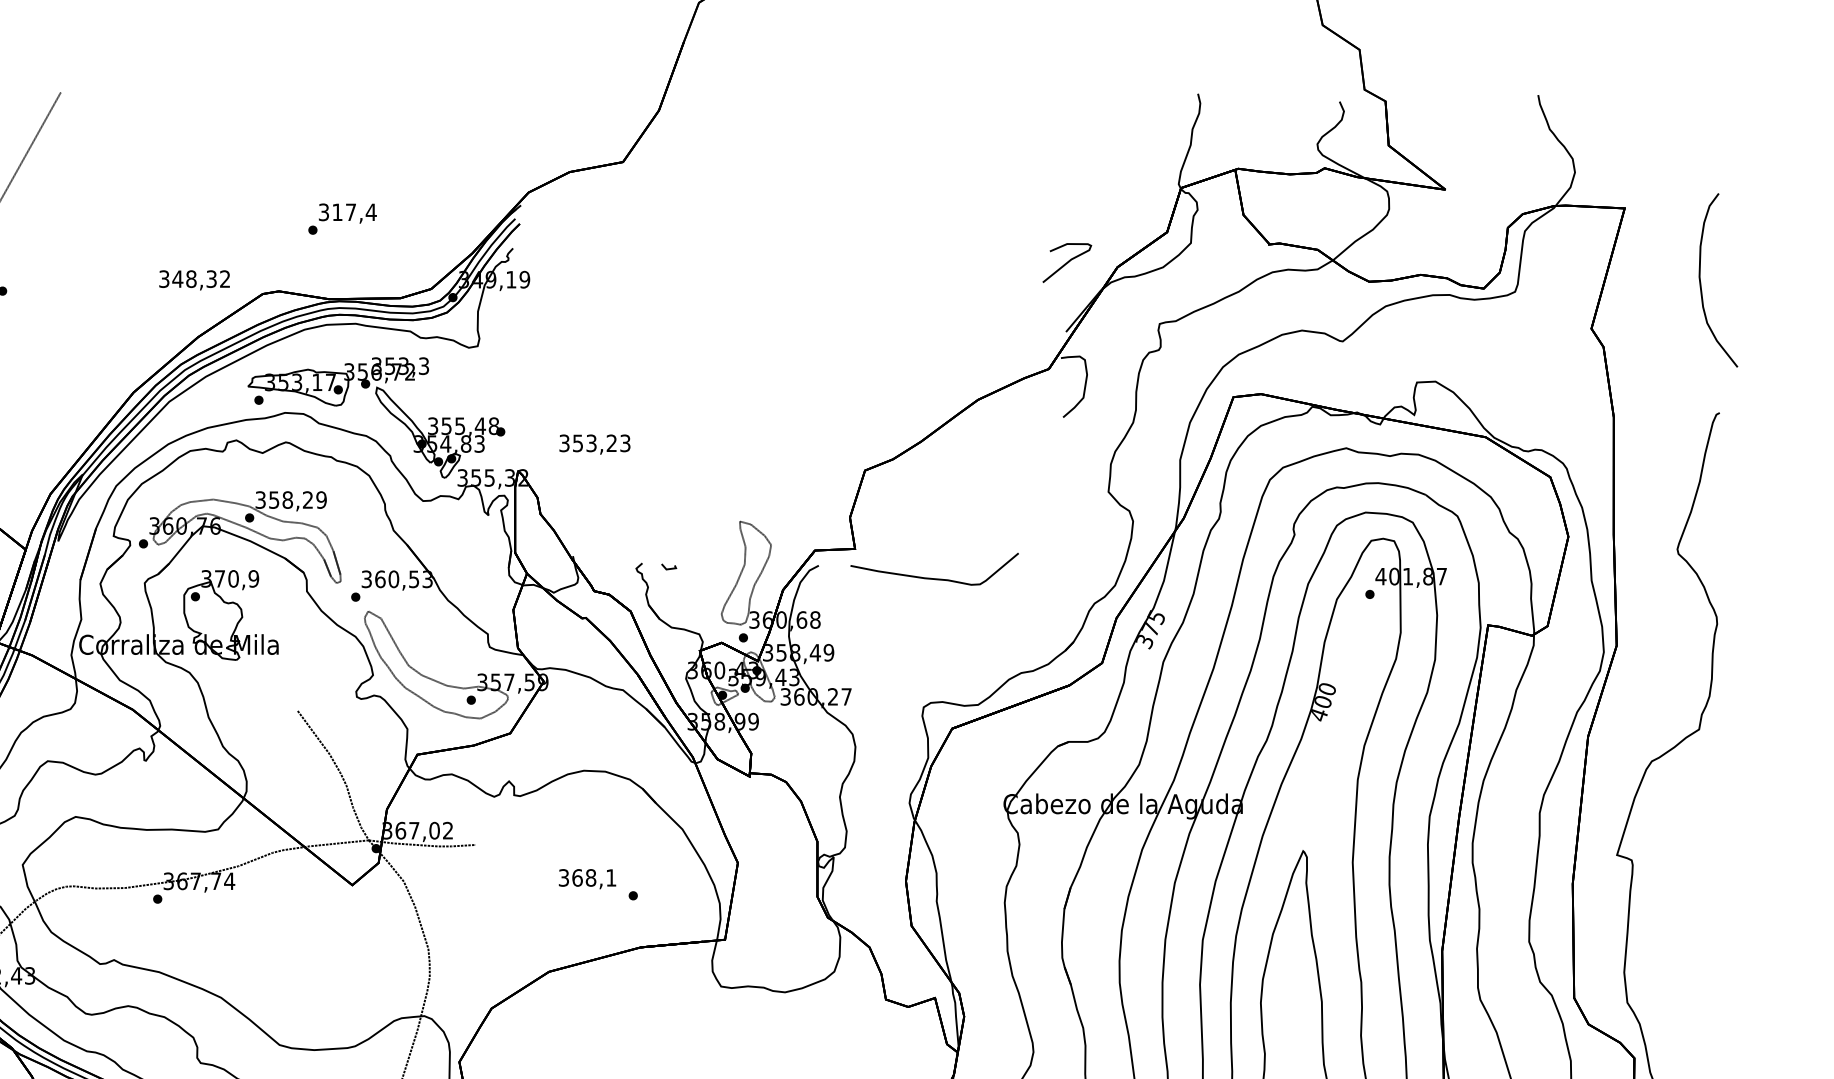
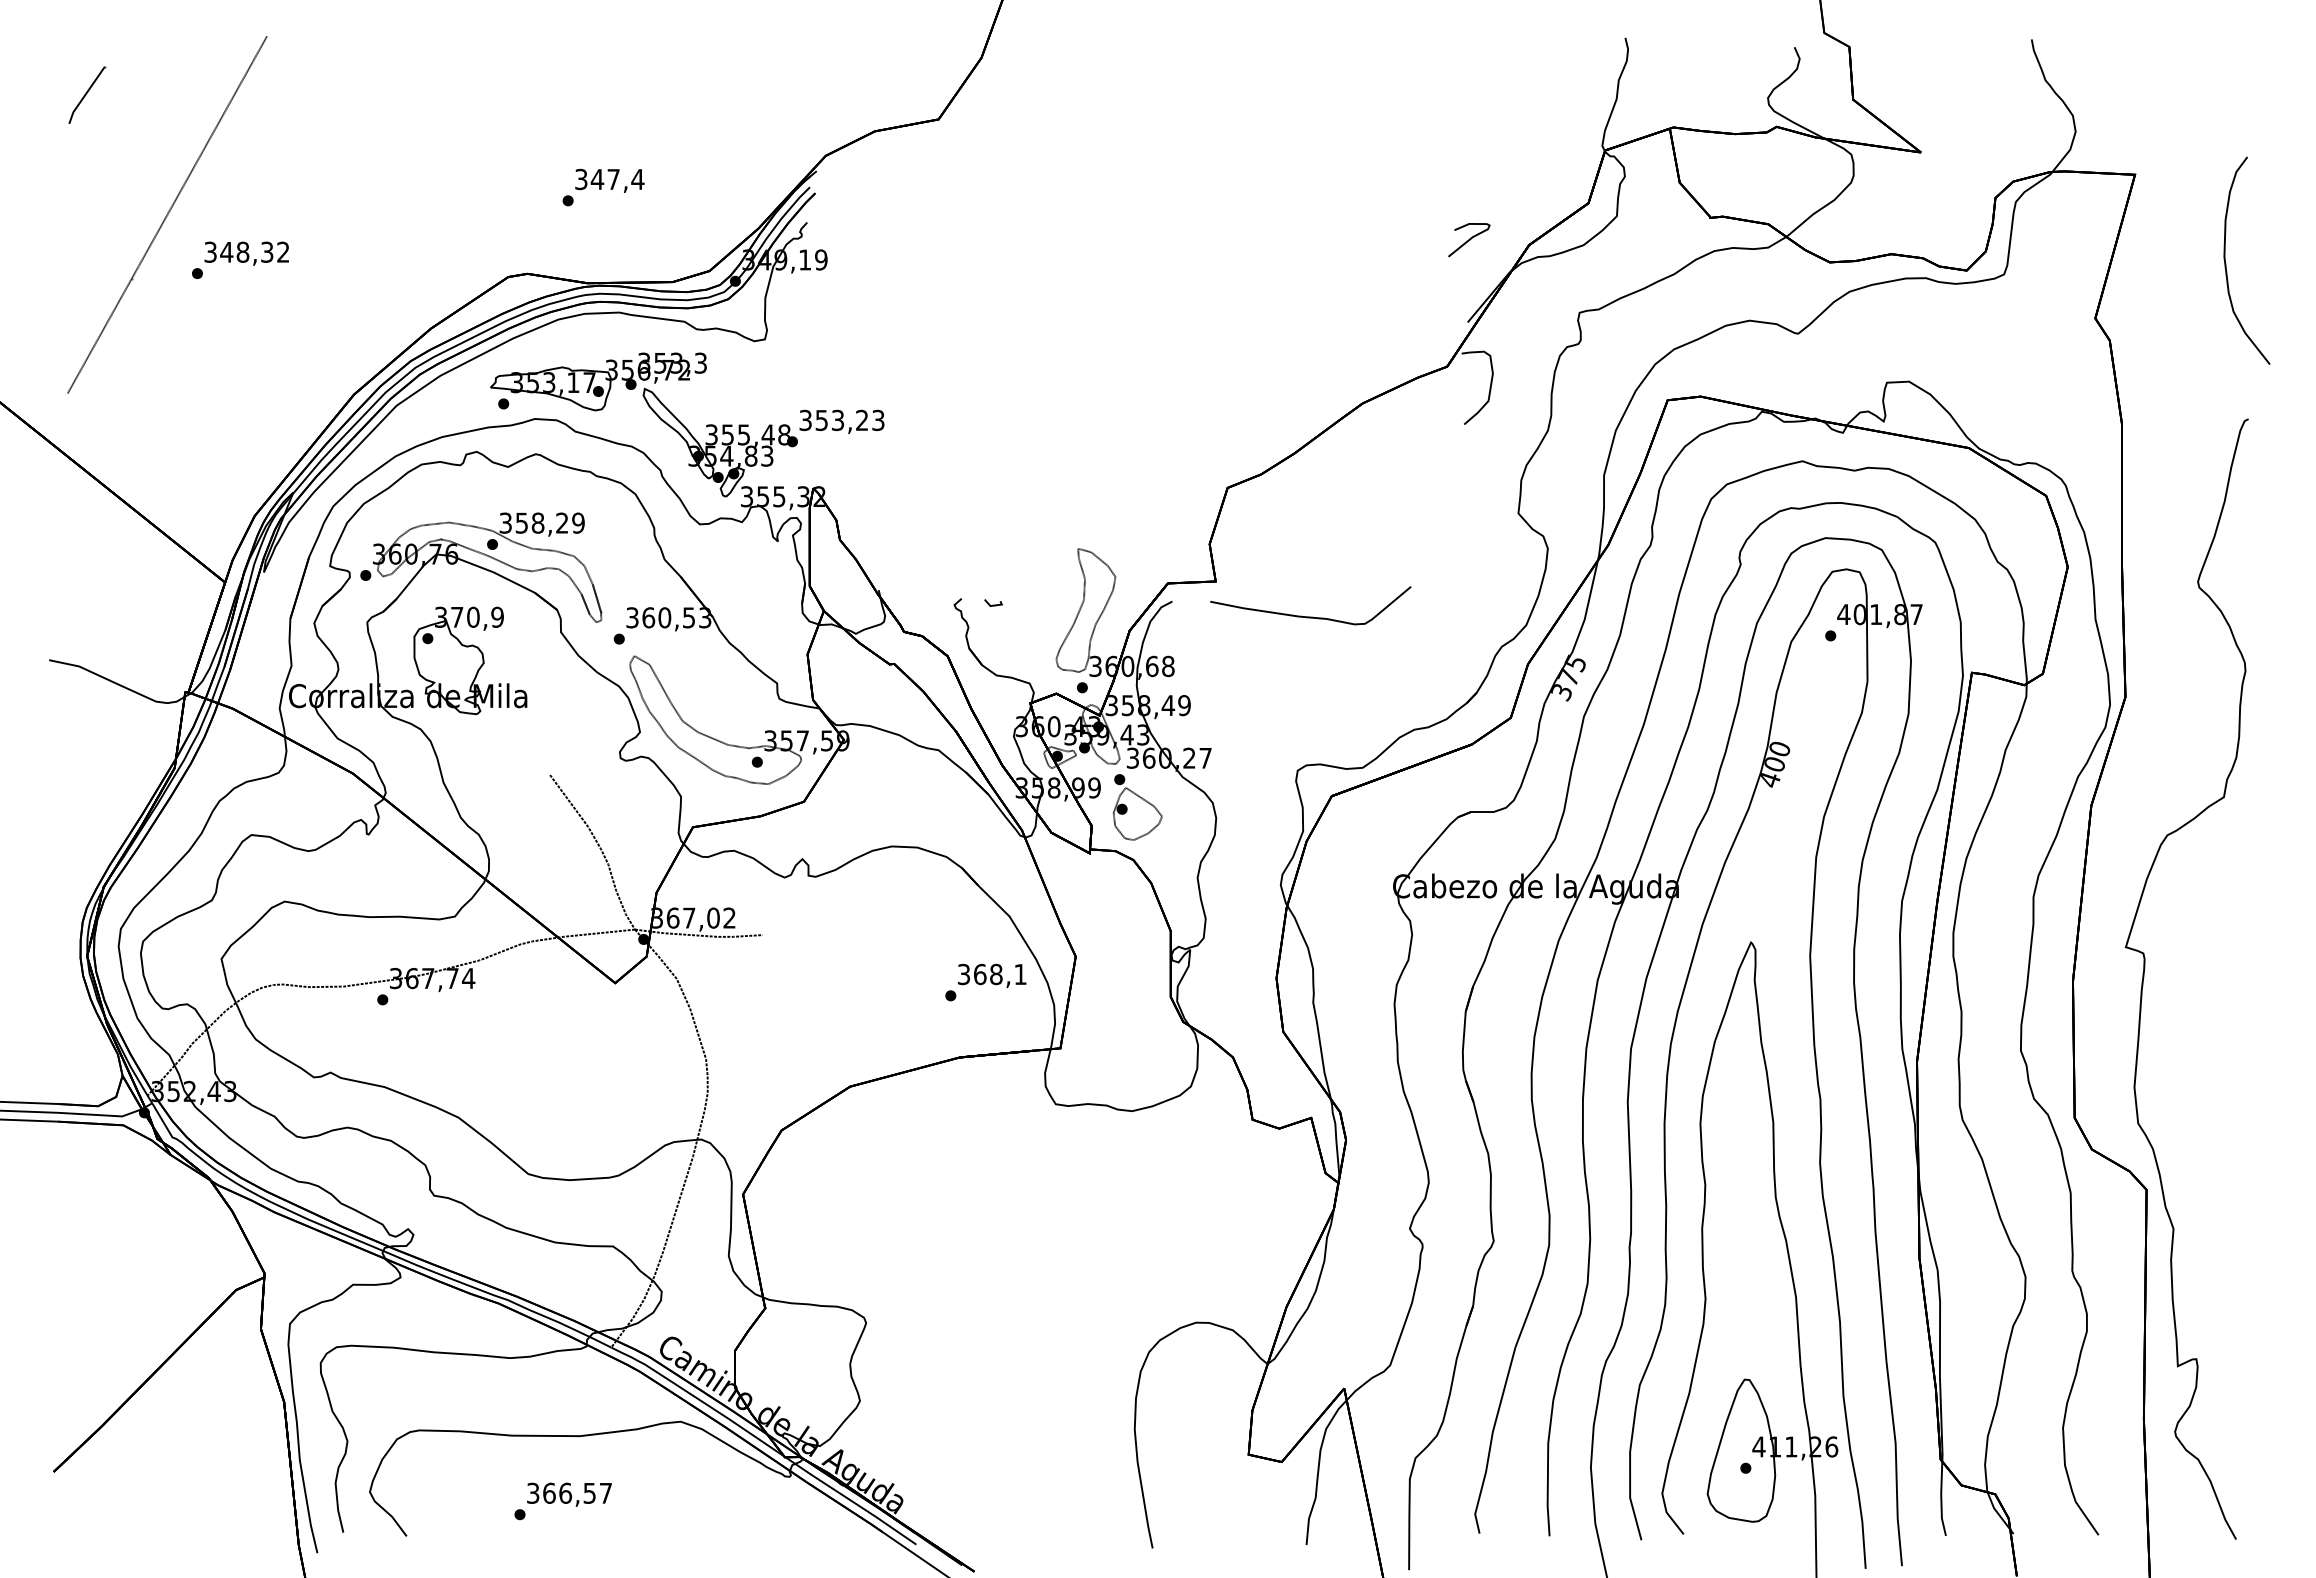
text: (337, 212) -> (597, 179), 317,4 -> 347,4
part: (1067, 263) -> (1469, 240), size x0.71
text: (194, 280) -> (246, 253), moved
text: (594, 444) -> (841, 421), moved
part: (789, 738) -> (1137, 807), added
text: (587, 878) -> (992, 975), moved

